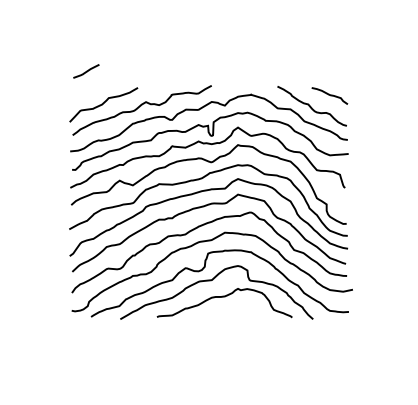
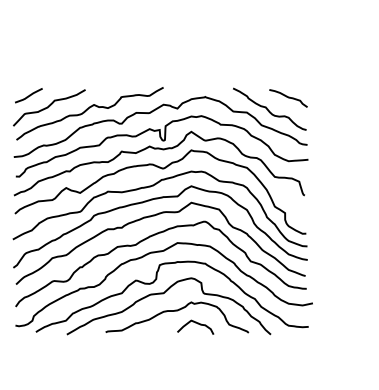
curve: (86, 71) -> (28, 95), moved
curve: (243, 309) -> (197, 324), added

